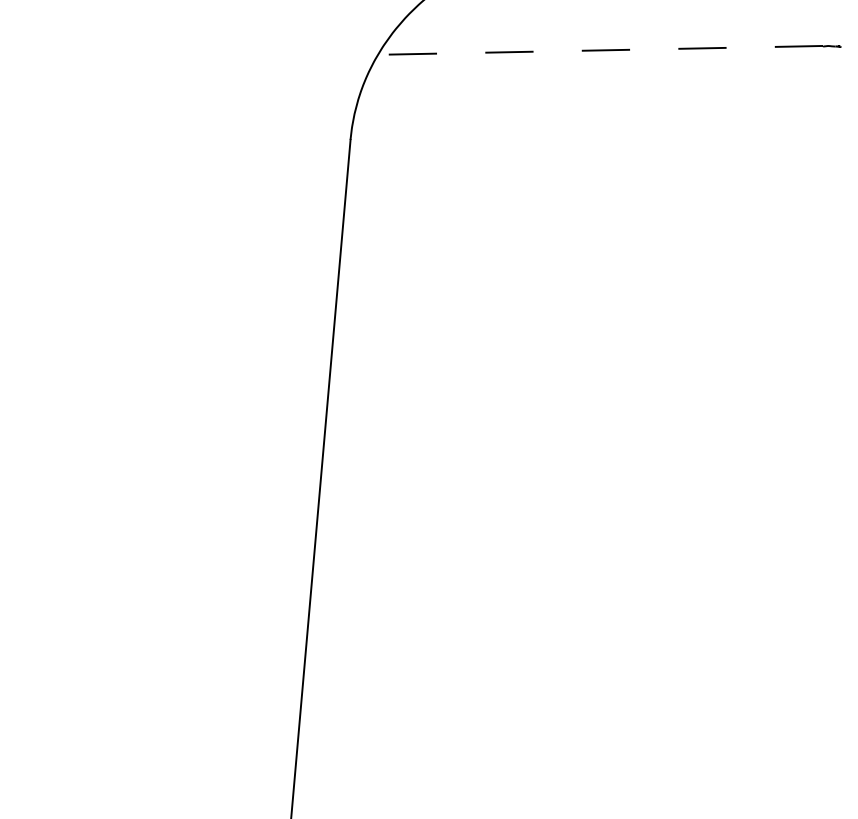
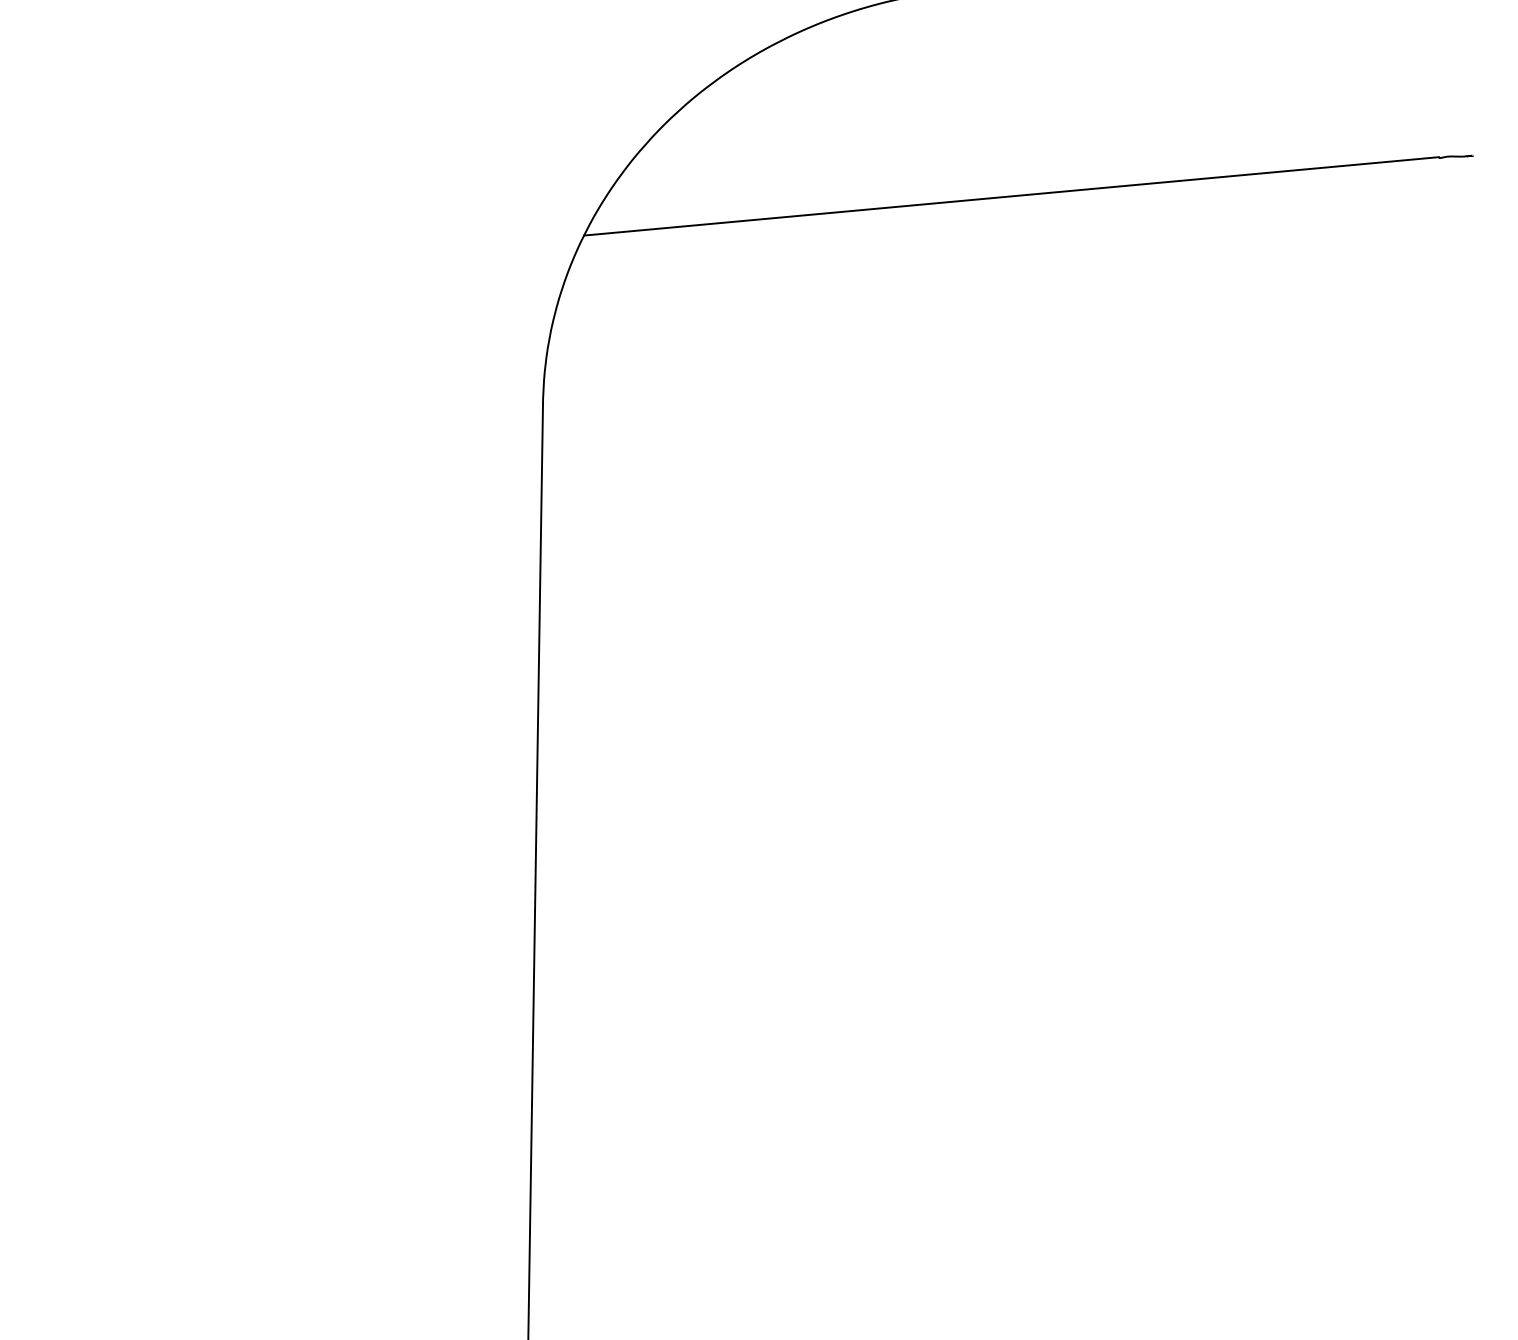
line: (600, 50) -> (1011, 196), dashed -> solid

